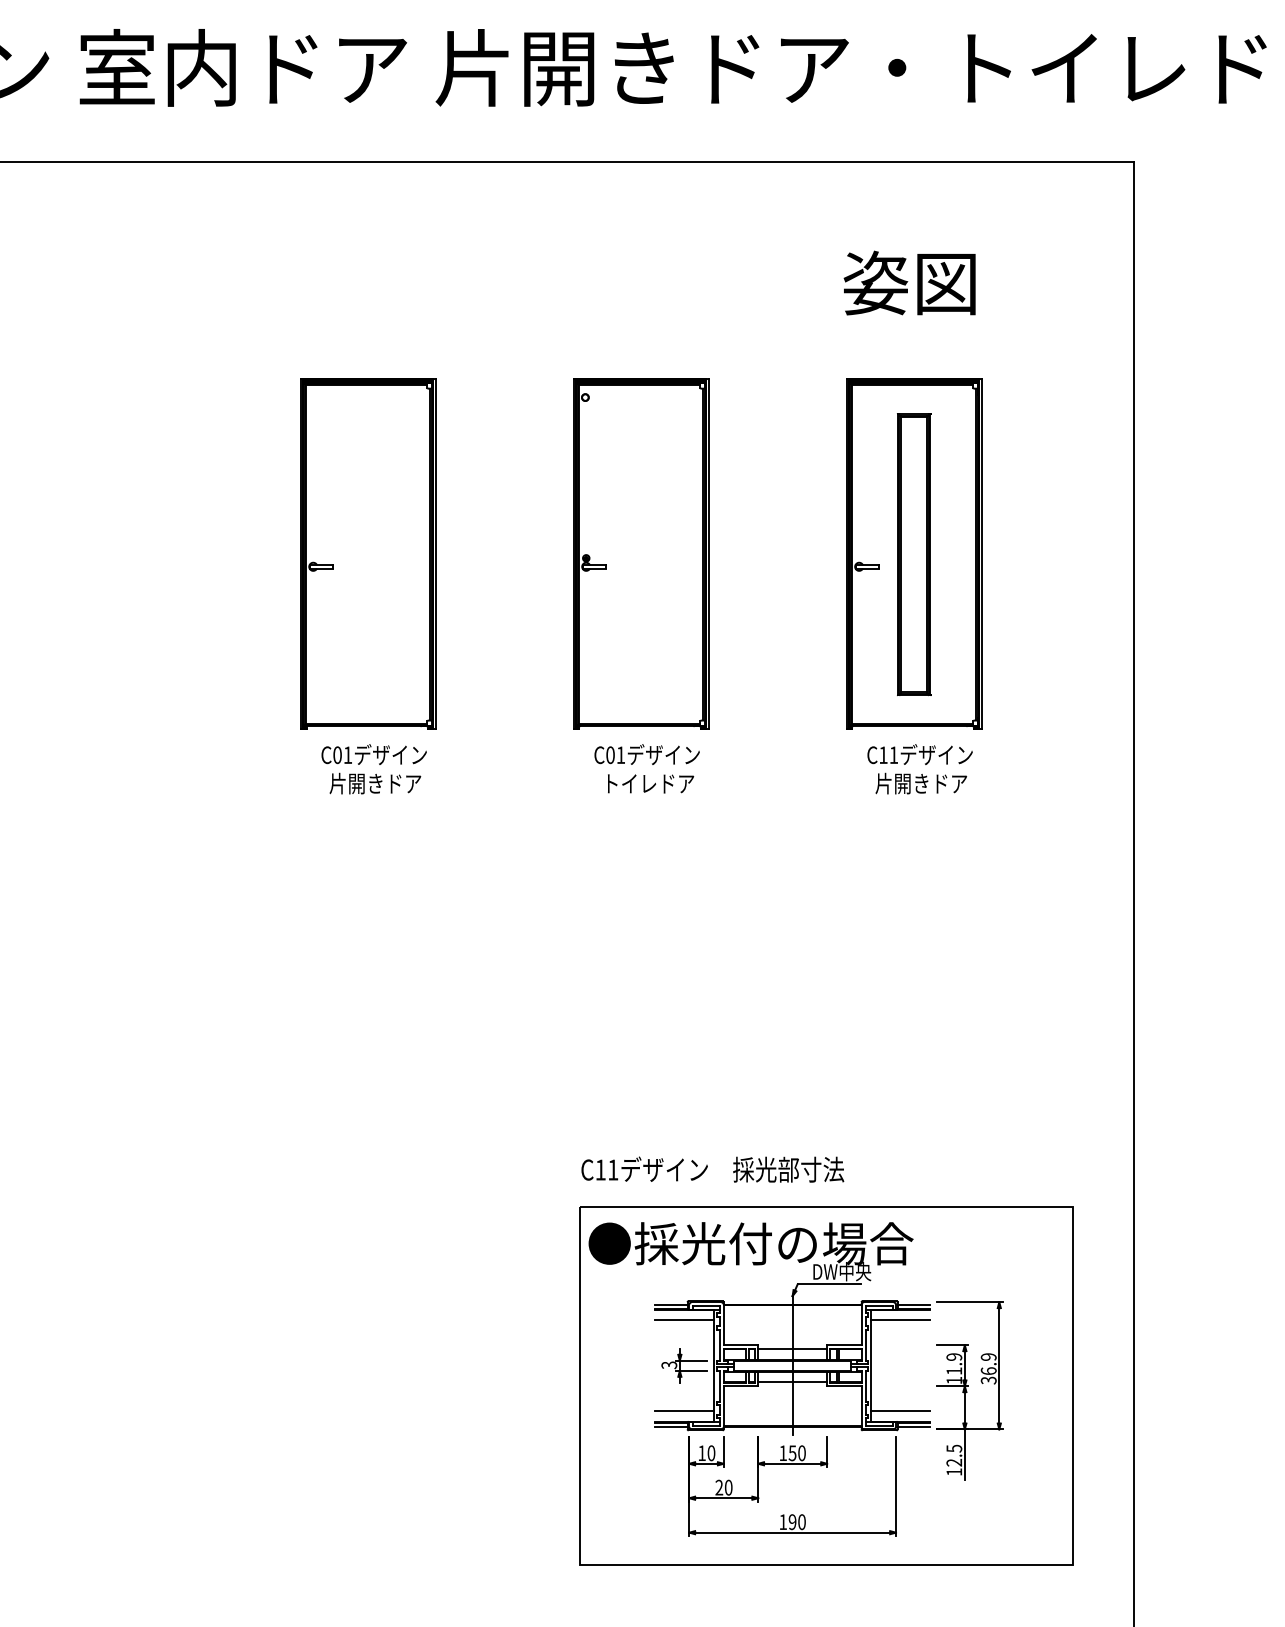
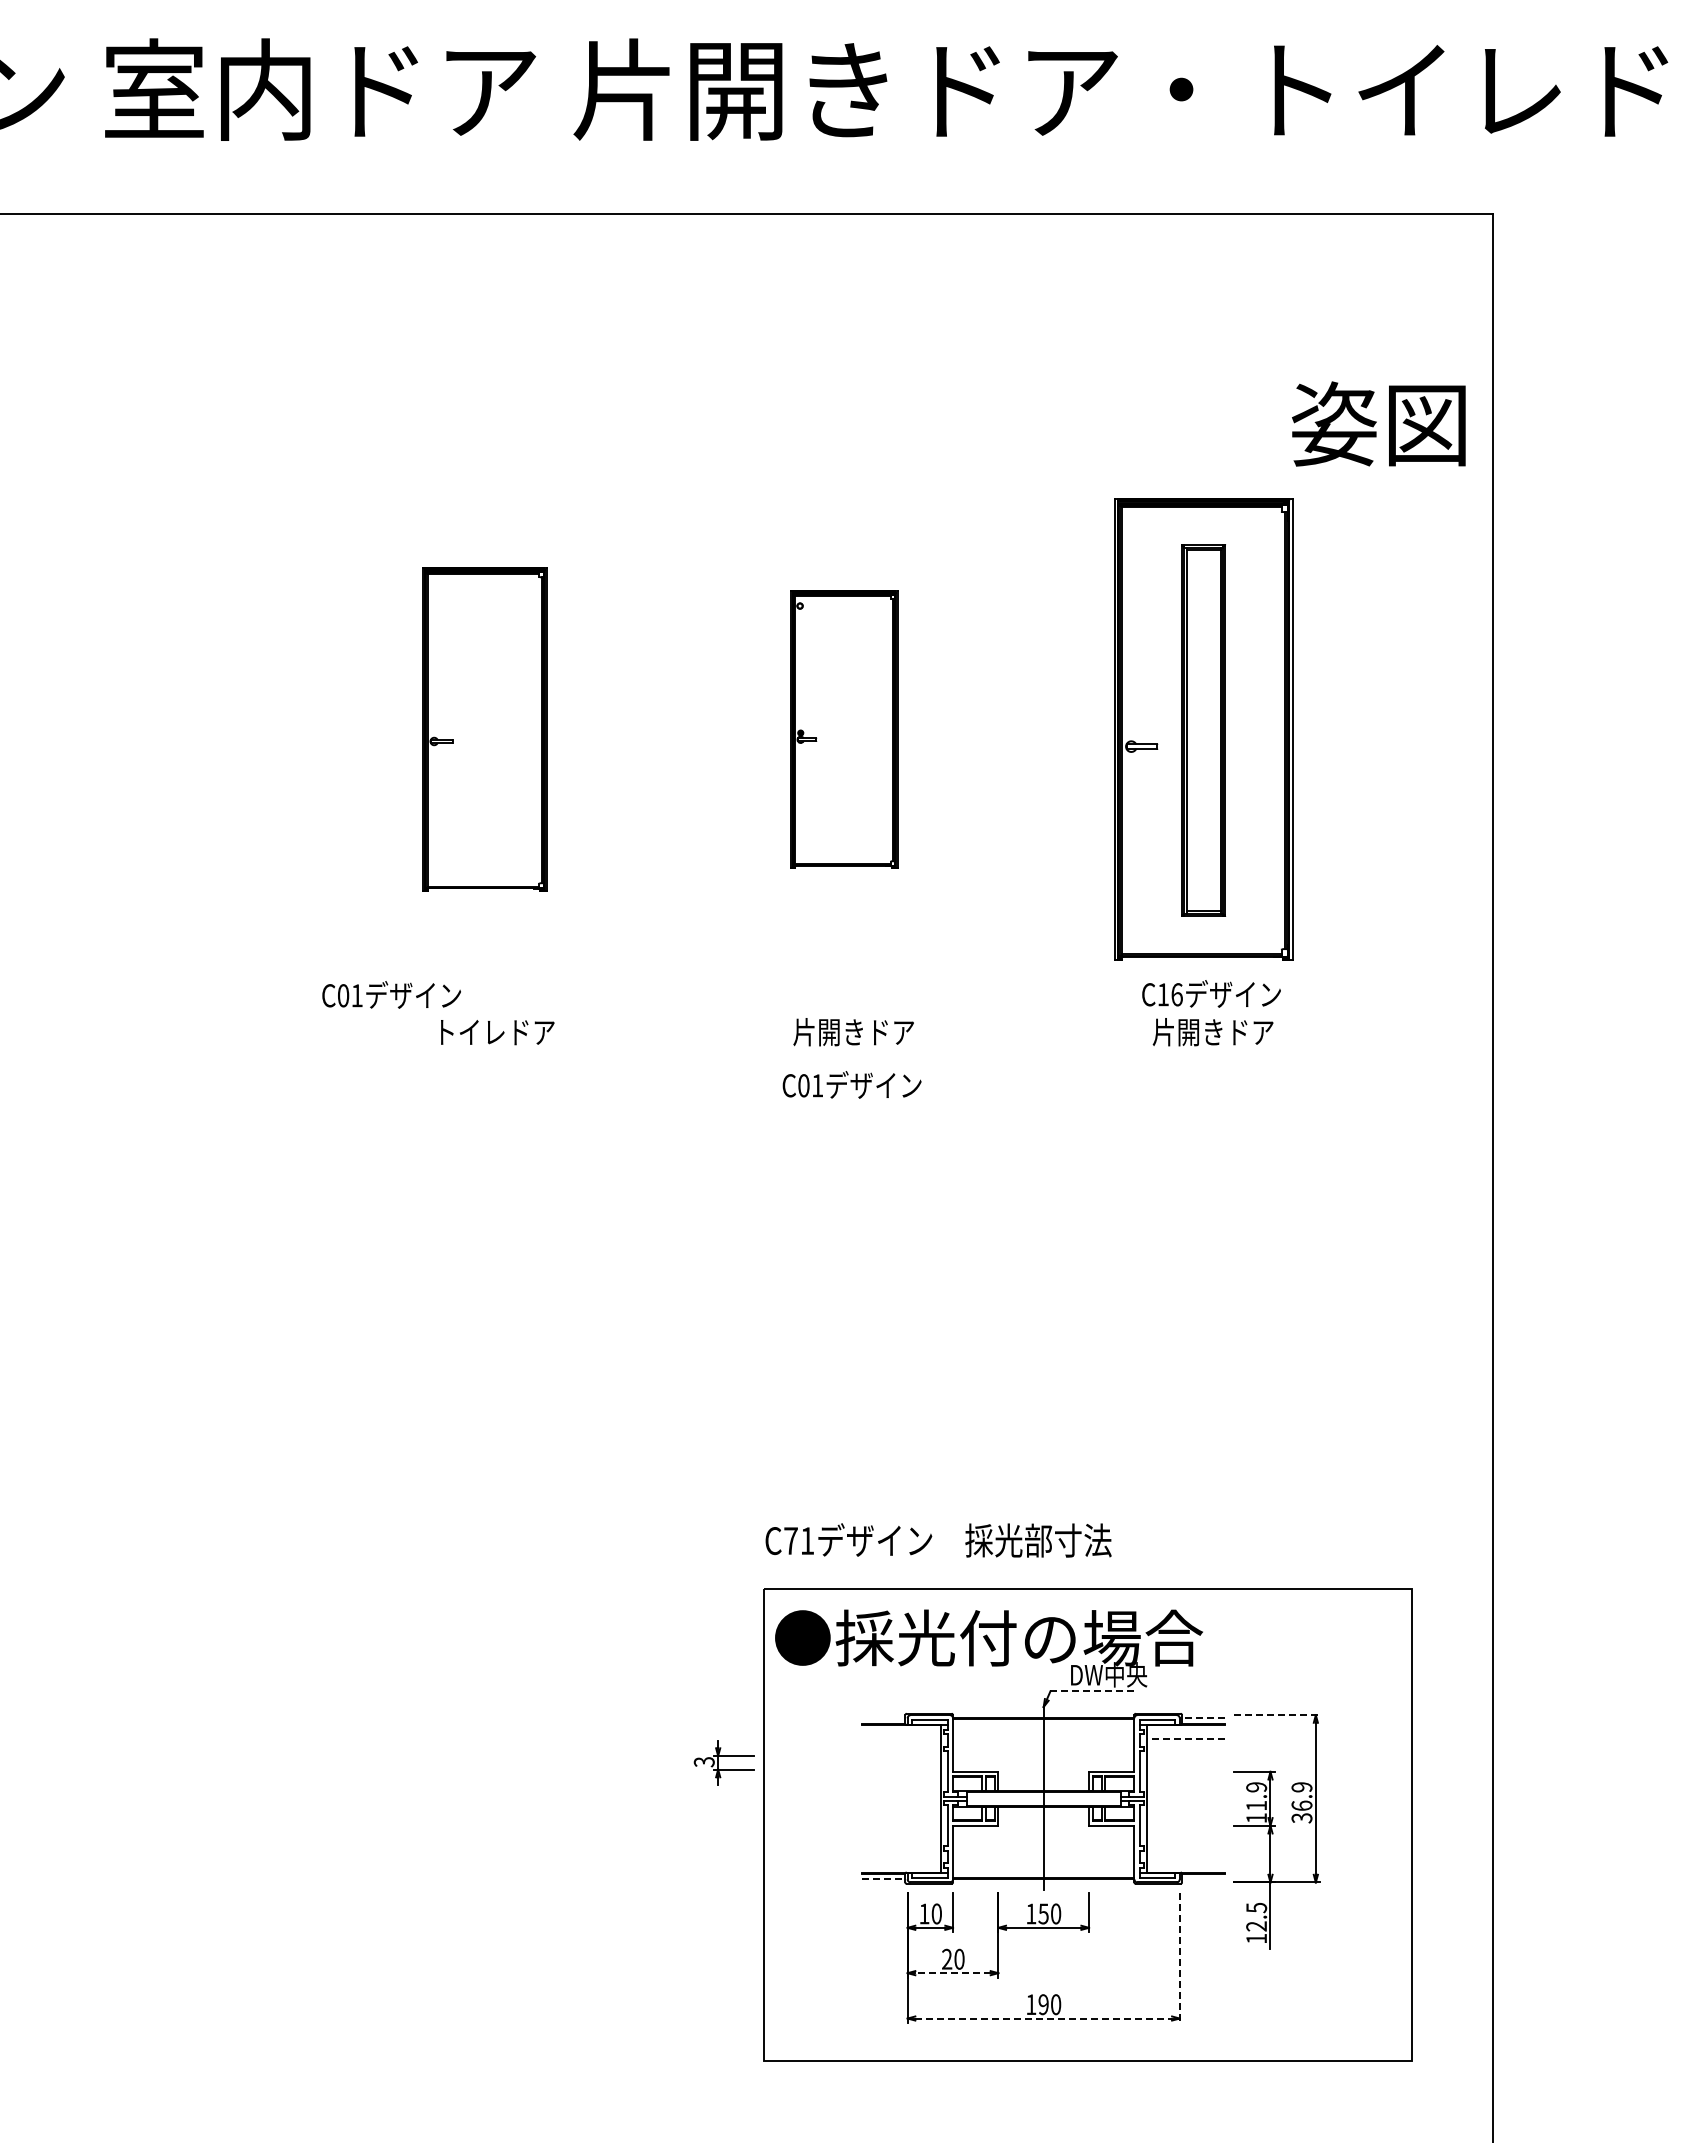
text: (909, 282) -> (1378, 423), moved
part: (367, 553) -> (484, 729), size x0.7
part: (640, 553) -> (843, 729), size x0.6
text: (374, 754) -> (391, 994), moved
text: (646, 754) -> (851, 1084), moved
text: (893, 755) -> (1176, 994), C11 -> C16
text: (356, 783) -> (469, 1032), 片開きドア -> トイレドア
text: (629, 783) -> (828, 1032), トイレドア -> 片開きドア
text: (600, 1169) -> (790, 1540), C11 -> C71
line: (829, 1284) -> (1092, 1691), solid -> dashed
line: (970, 1302) -> (1277, 1715), solid -> dashed
line: (670, 1304) -> (883, 1718), removed
line: (913, 1304) -> (1203, 1718), solid -> dashed
line: (684, 1320) -> (901, 1738), removed
line: (900, 1320) -> (1185, 1738), solid -> dashed
line: (792, 1349) -> (1043, 1777), removed
part: (683, 1365) -> (723, 1762), moved
line: (792, 1382) -> (1043, 1820), removed
line: (684, 1411) -> (901, 1858), removed
line: (900, 1411) -> (1185, 1858), removed
line: (670, 1427) -> (883, 1879), solid -> dashed
line: (913, 1427) -> (1203, 1879), removed
line: (895, 1487) -> (1179, 1958), solid -> dashed
line: (724, 1498) -> (953, 1973), solid -> dashed
line: (793, 1532) -> (1044, 2018), solid -> dashed

